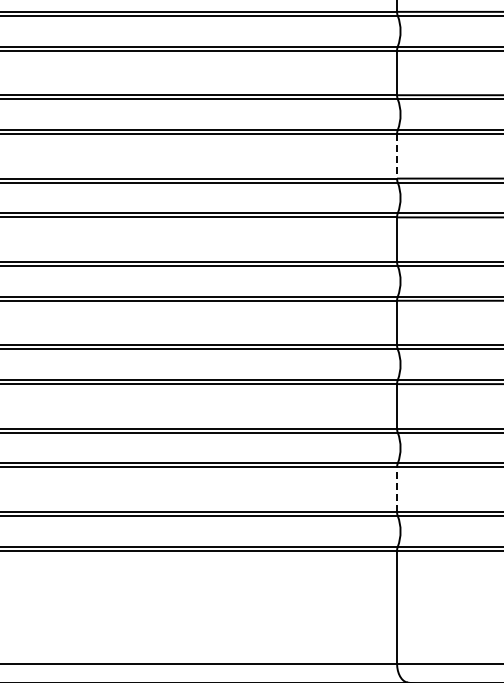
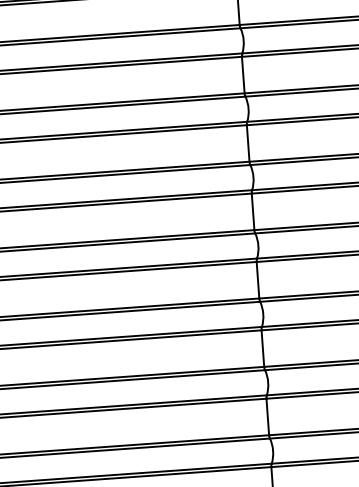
line: (397, 156) -> (248, 143), dashed -> solid
line: (397, 489) -> (268, 416), dashed -> solid

